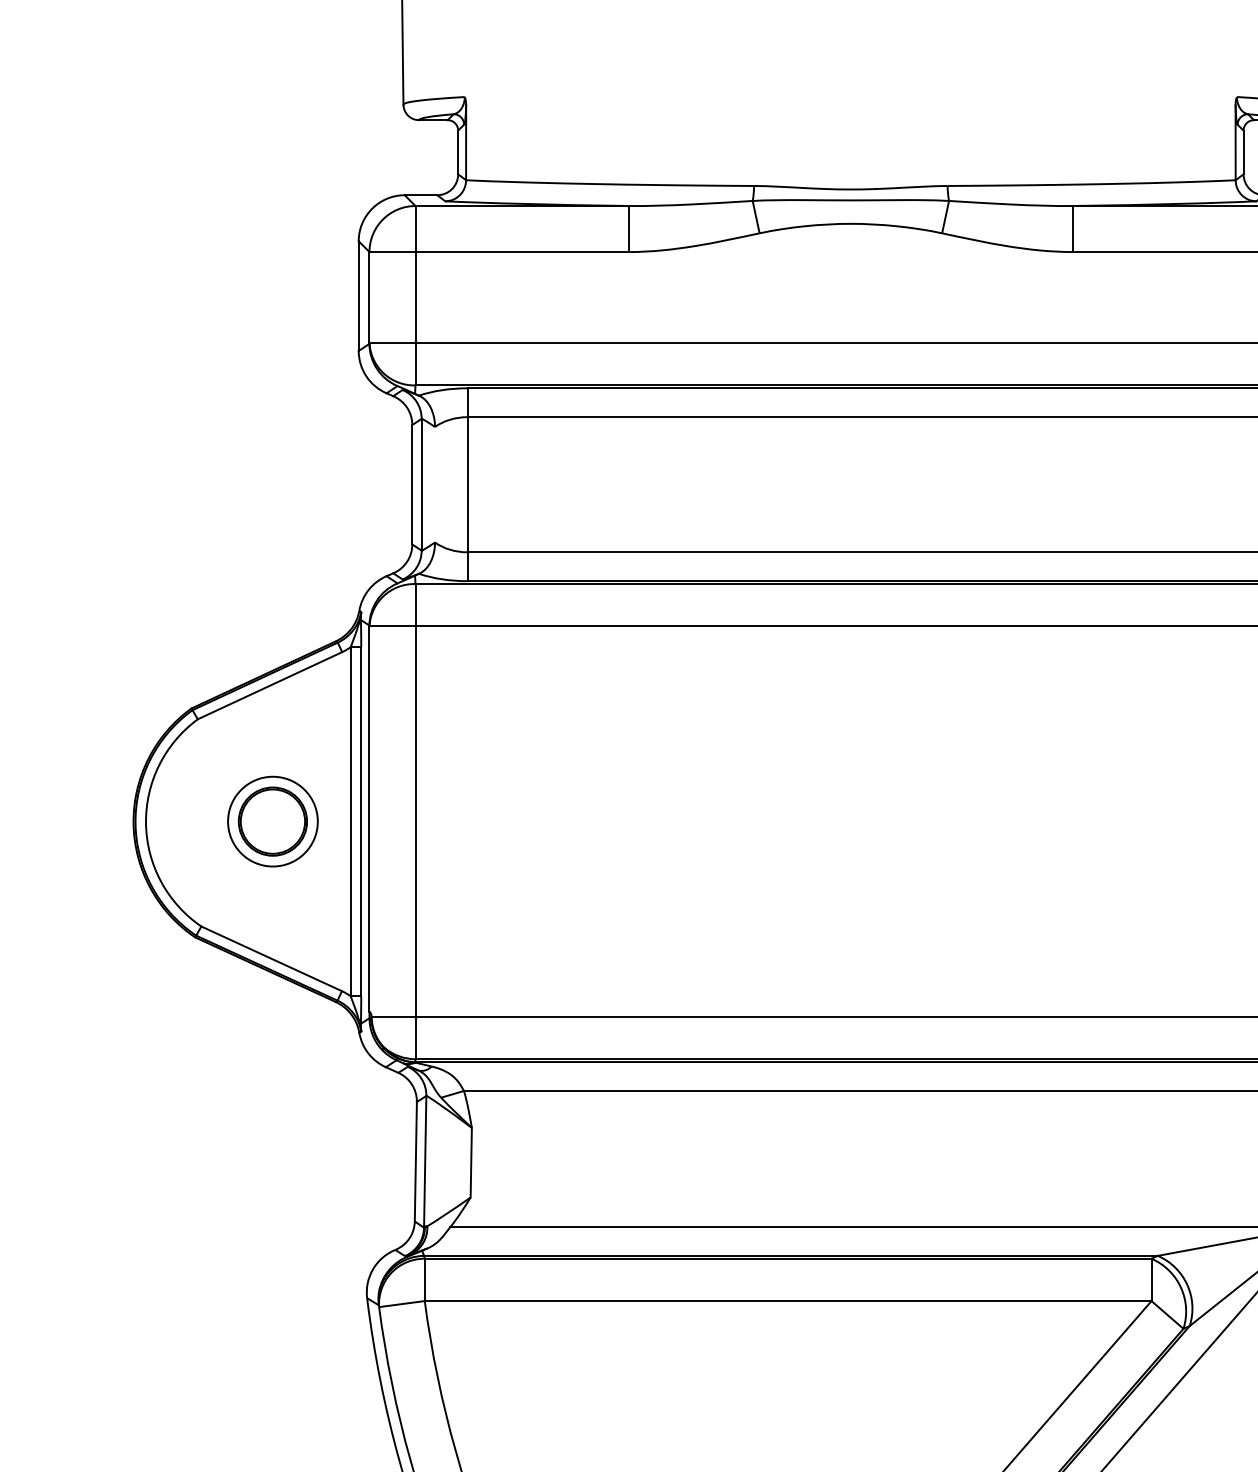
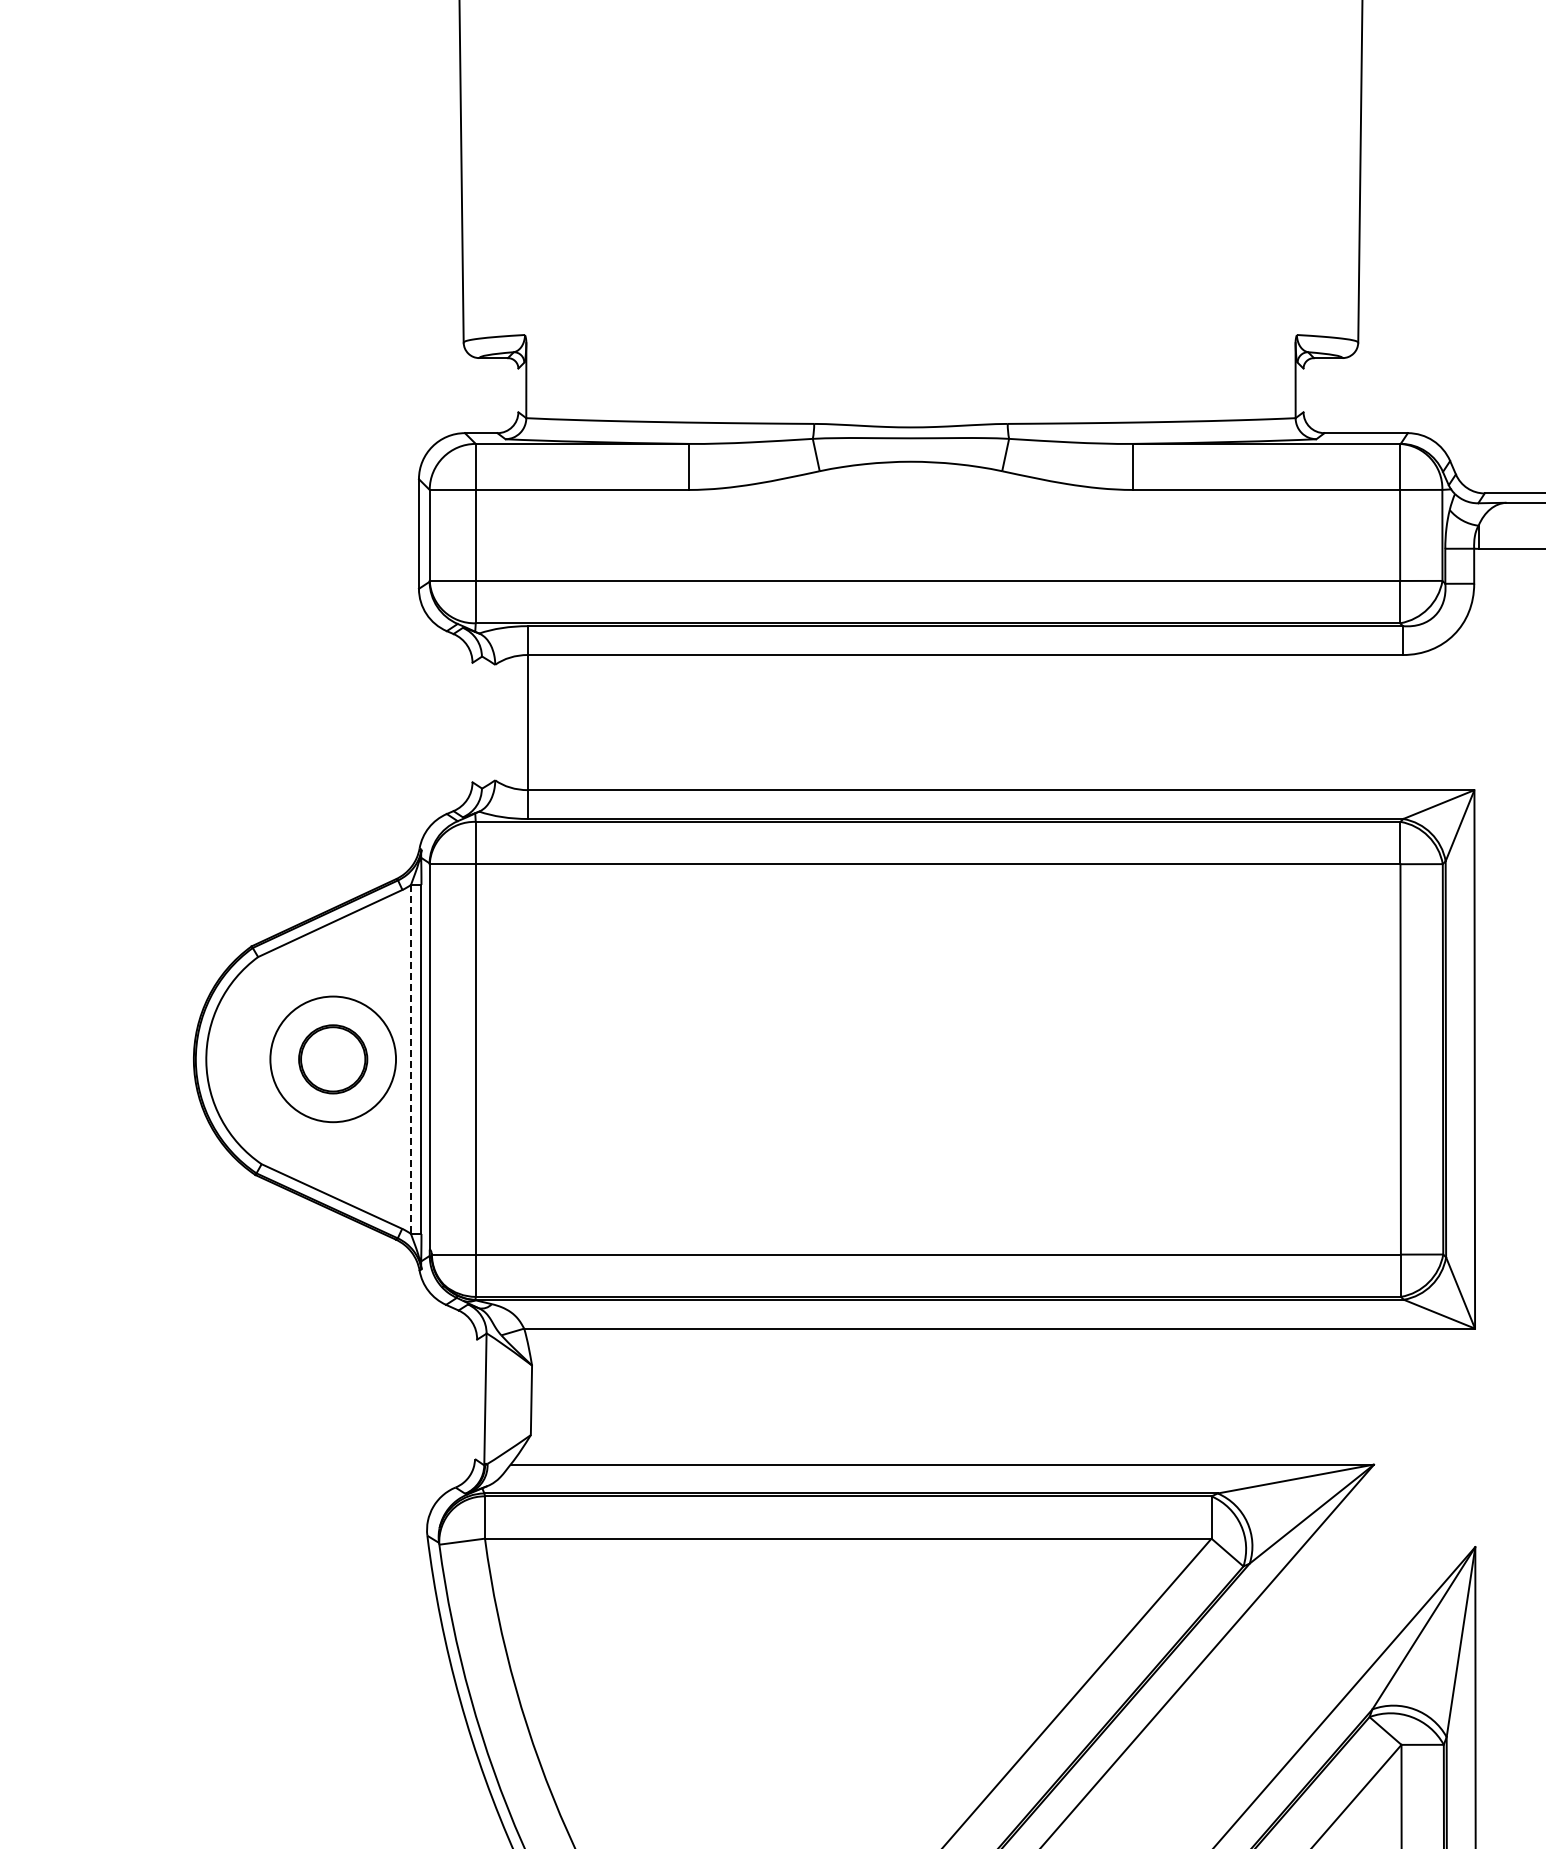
line: (458, 152) -> (518, 390), removed
line: (1243, 152) -> (1303, 390), removed
line: (412, 484) -> (472, 722), removed
line: (421, 484) -> (481, 722), removed
circle: (273, 821) -> (333, 1059), size x1.4
line: (351, 821) -> (411, 1059), solid -> dashed
line: (416, 1161) -> (476, 1399), removed

